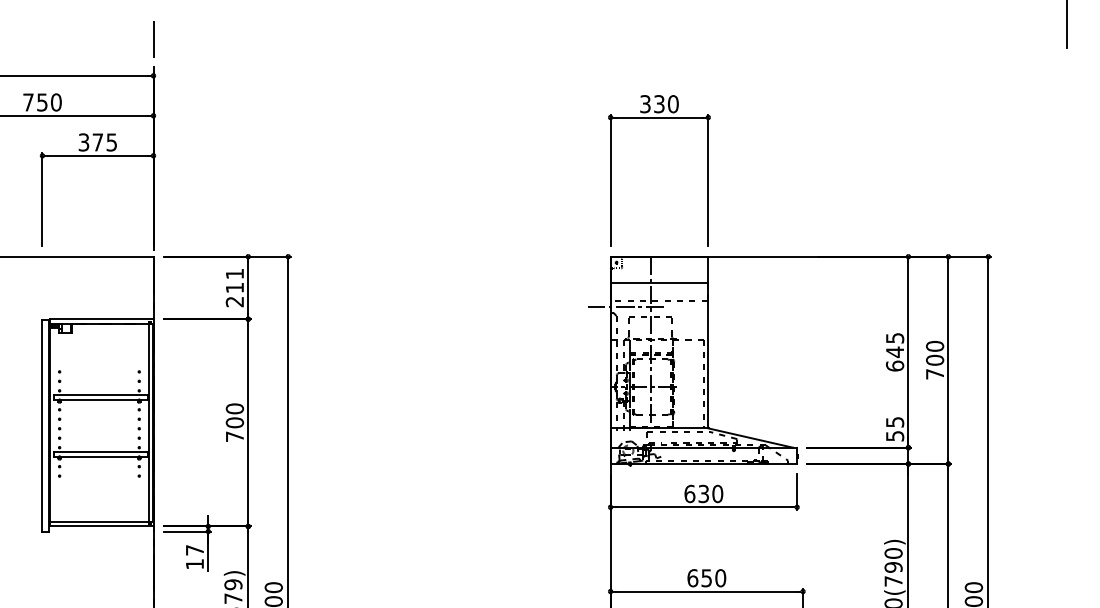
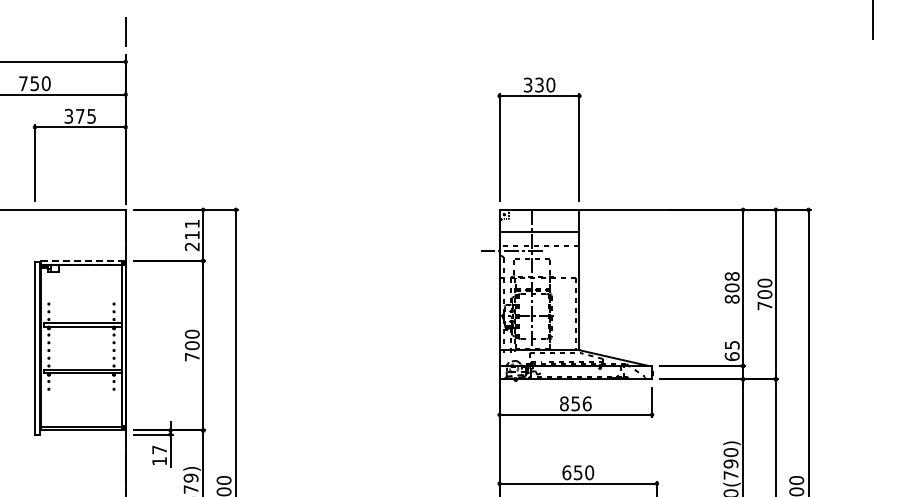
line: (103, 318) -> (84, 260), solid -> dashed
text: (894, 351) -> (731, 287), 645 -> 808
text: (894, 436) -> (731, 356), 55 -> 65
text: (703, 493) -> (575, 403), 630 -> 856

